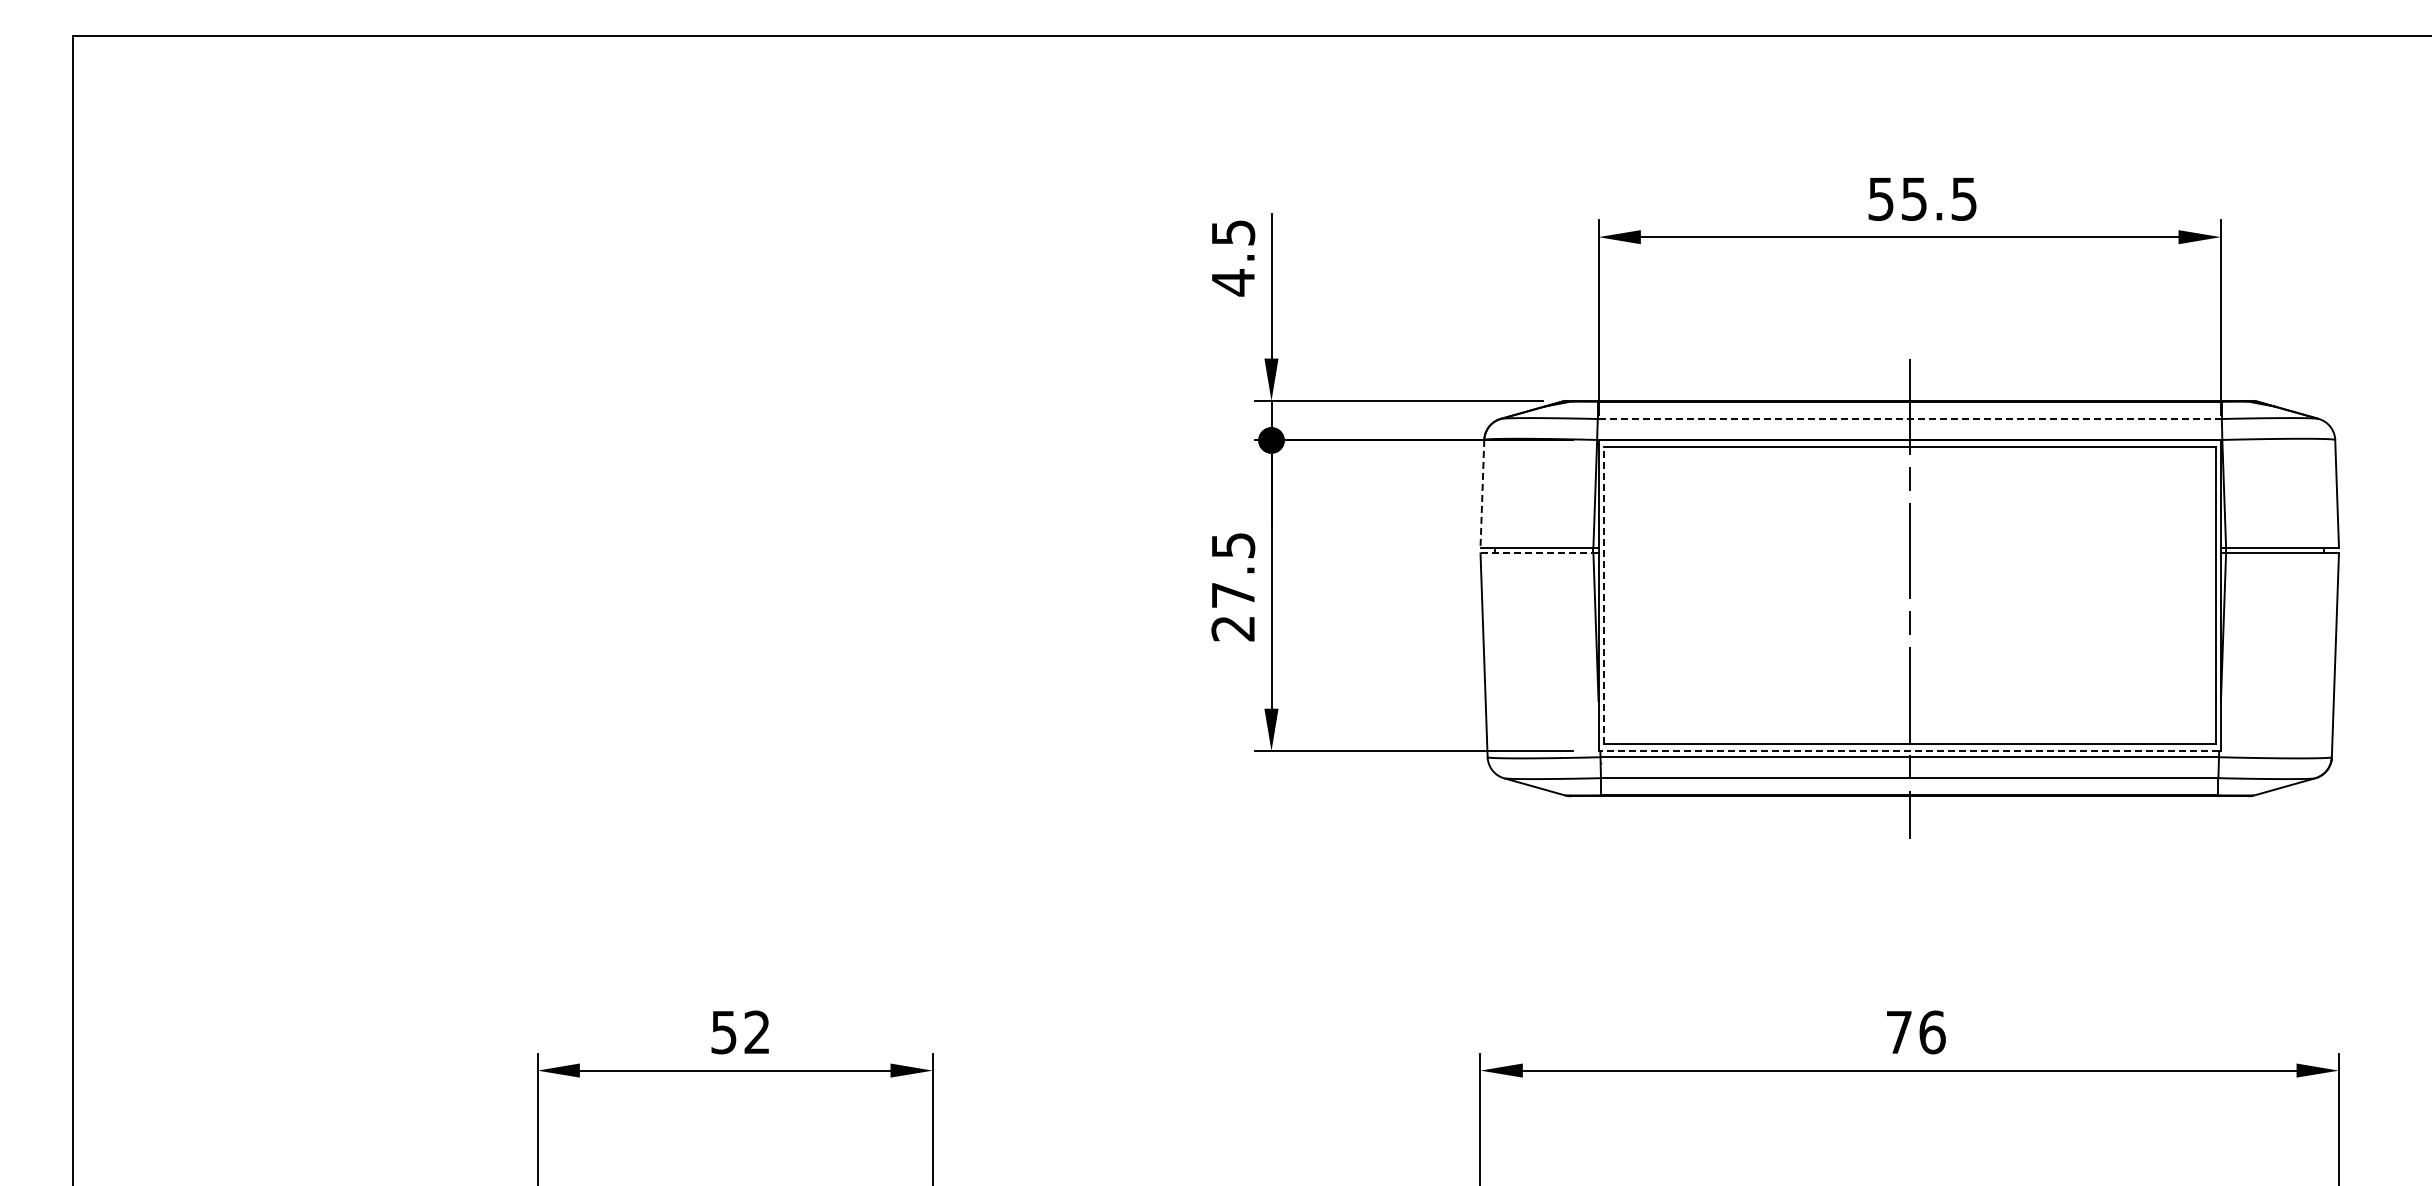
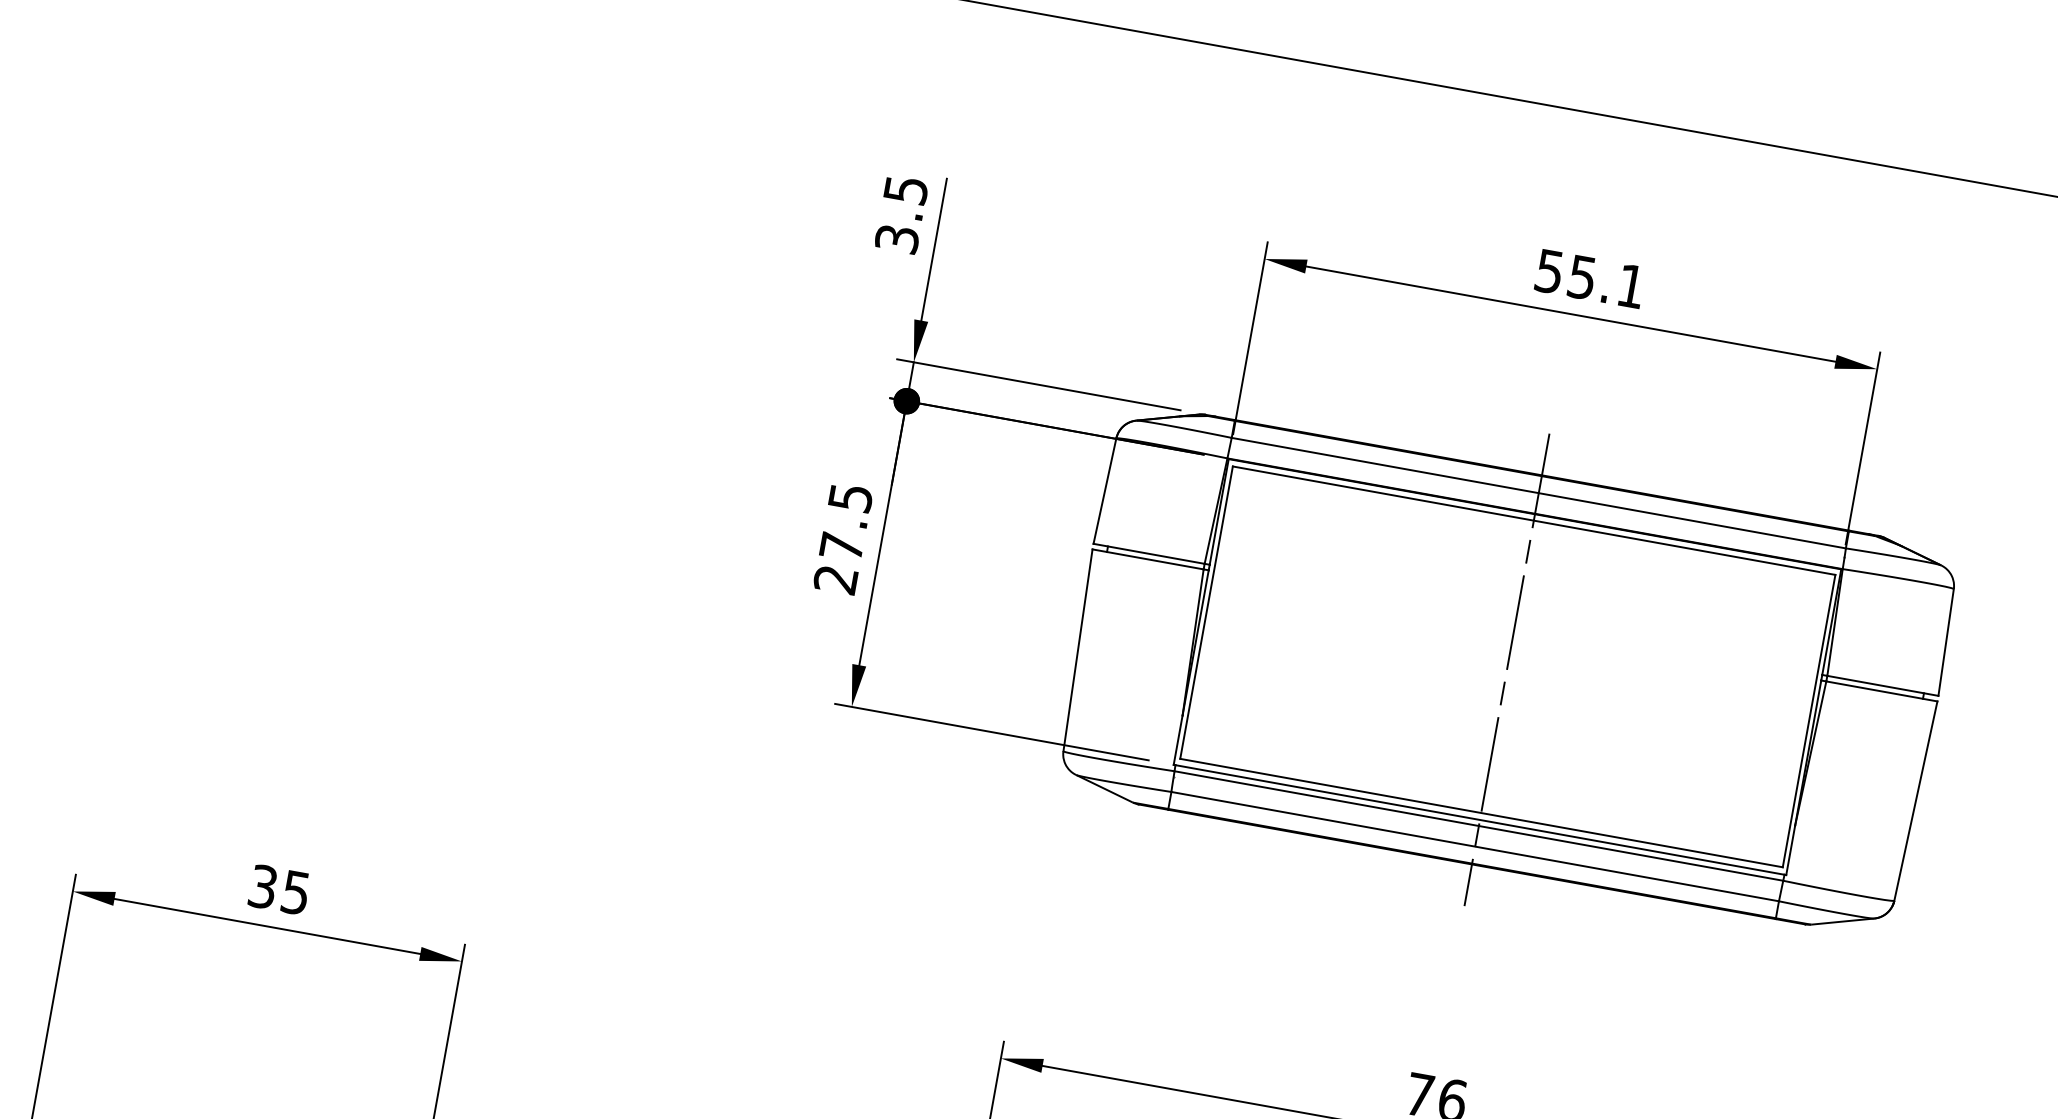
text: (1963, 198) -> (1630, 285), 55.5 -> 55.1
text: (1233, 282) -> (897, 239), 4.5 -> 3.5
line: (1909, 419) -> (1538, 493), dashed -> solid
line: (1482, 493) -> (1105, 490), dashed -> solid
line: (1537, 553) -> (1148, 559), dashed -> solid
line: (1603, 595) -> (1206, 612), dashed -> solid
line: (1909, 751) -> (1479, 820), dashed -> solid
text: (740, 1032) -> (279, 889), 52 -> 35

